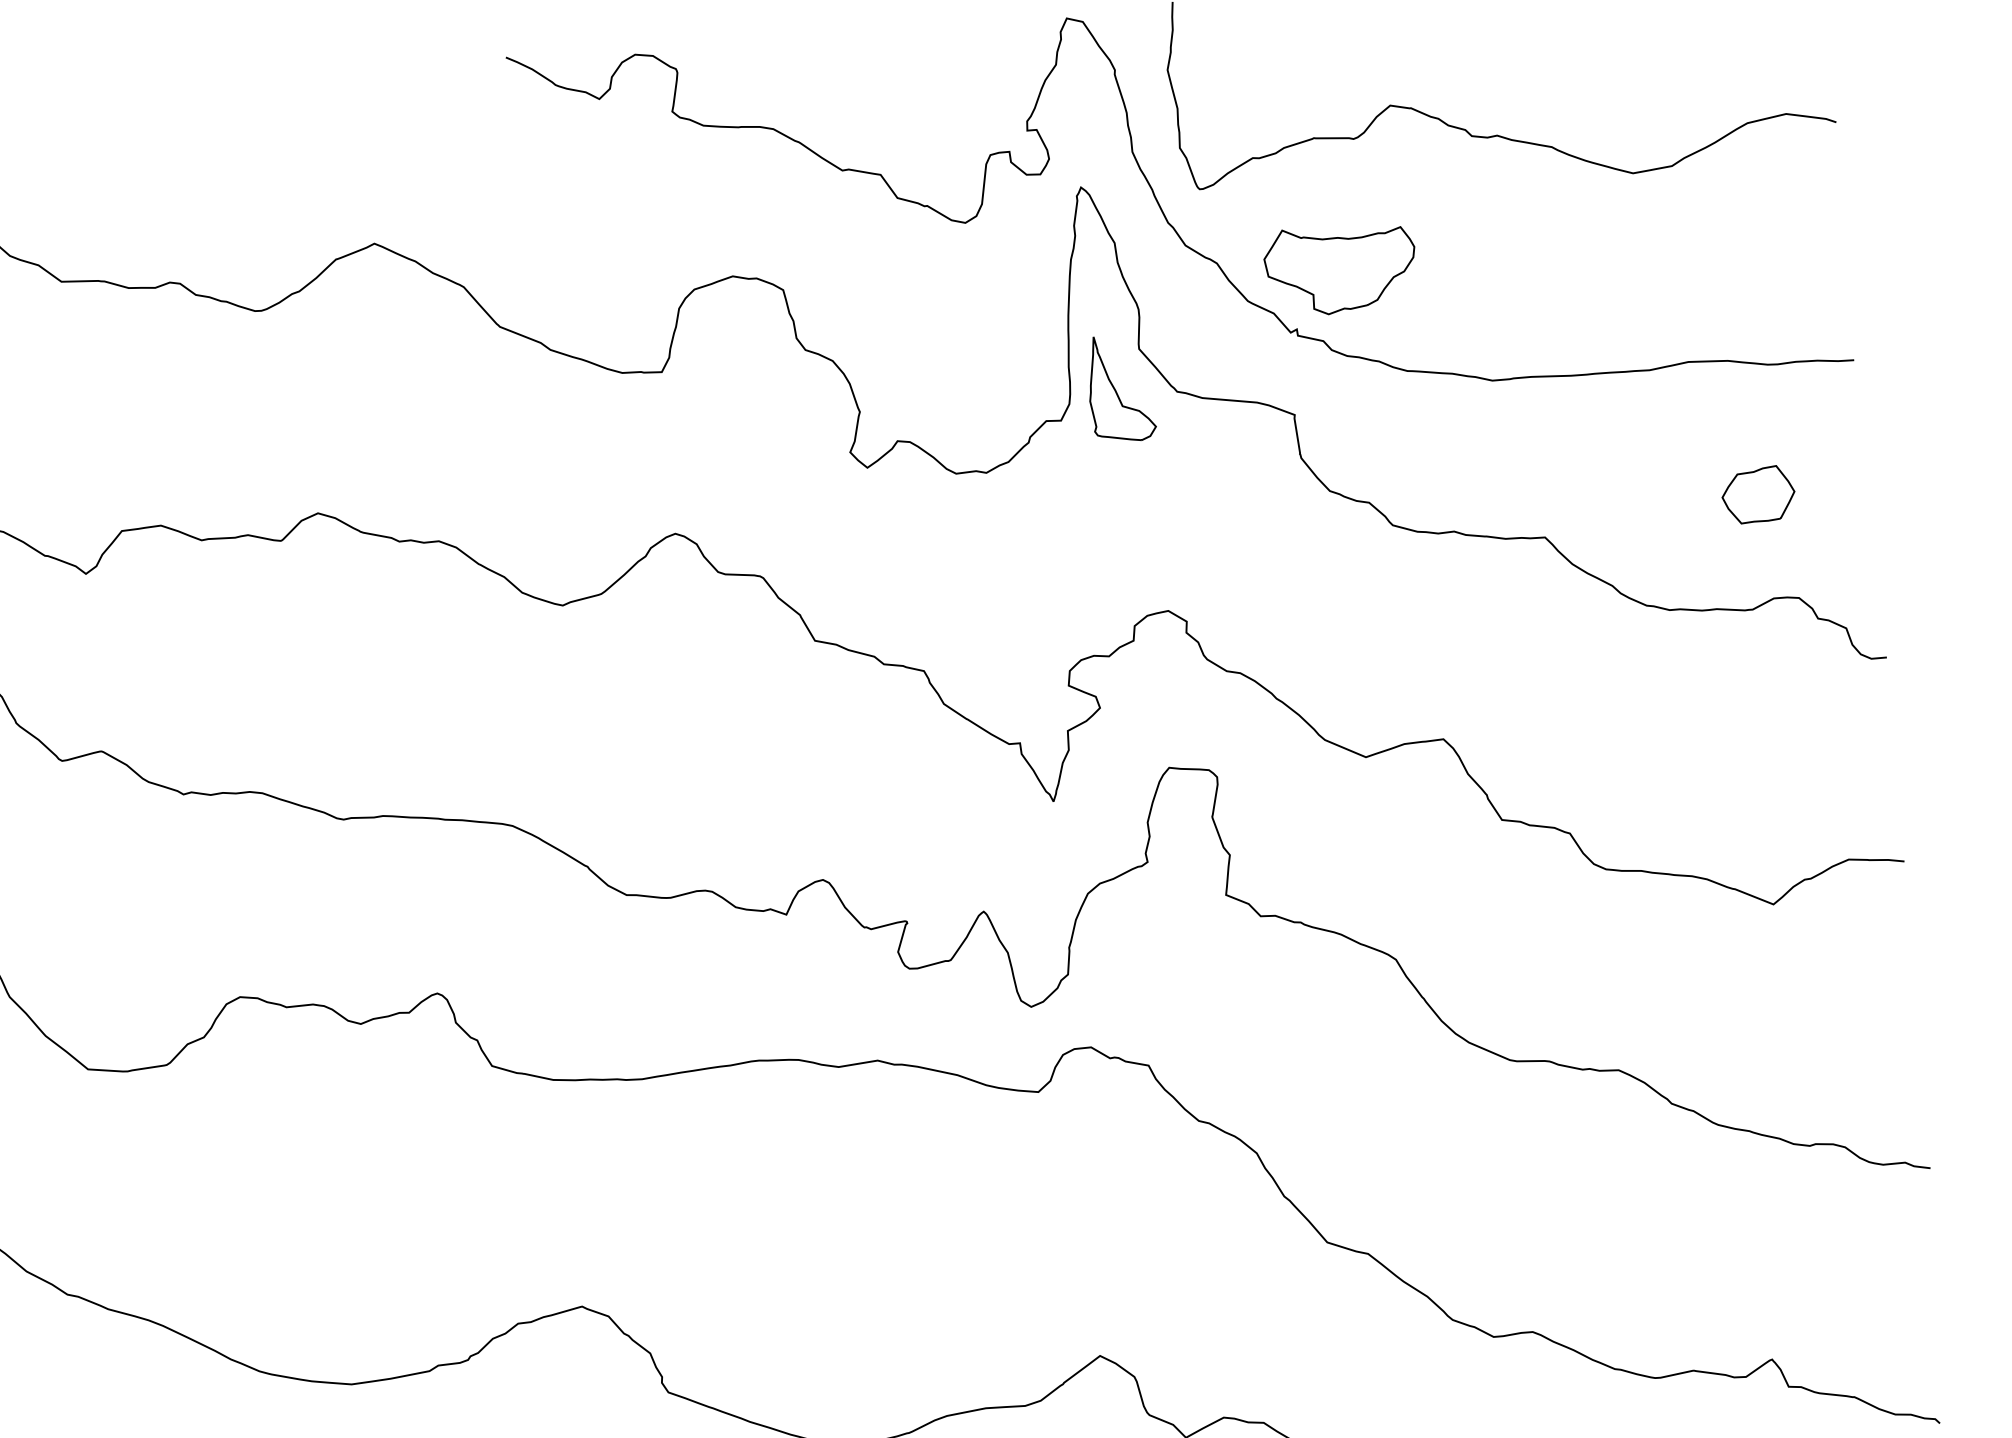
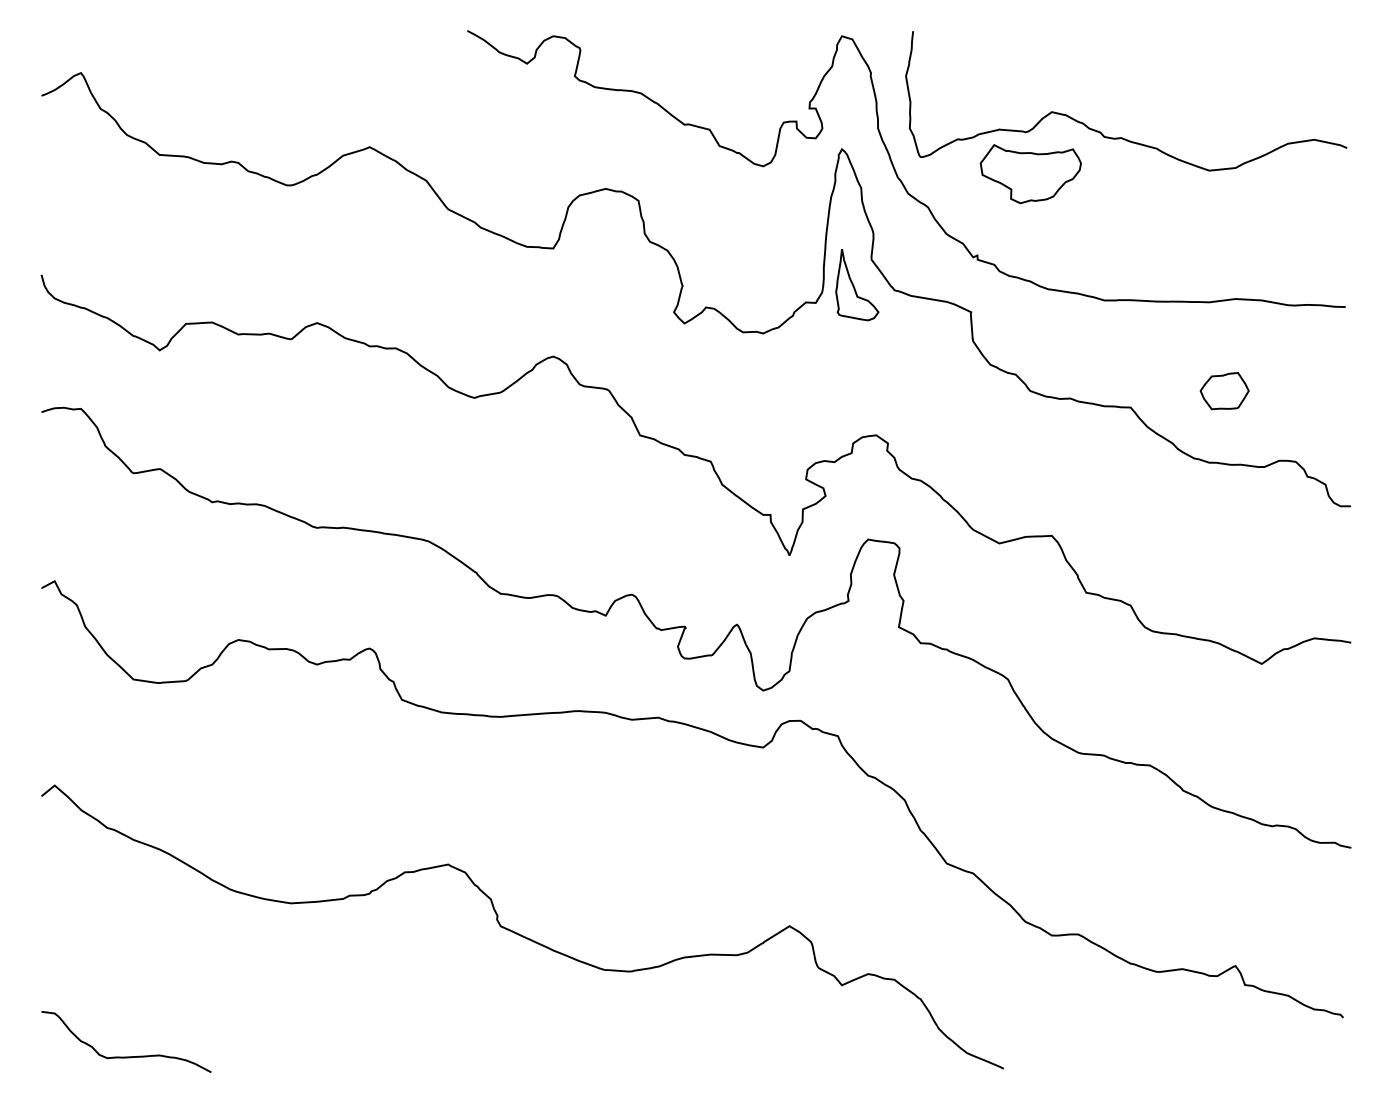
part: (1340, 269) -> (1030, 174), moved
part: (1758, 495) -> (1224, 391), moved

